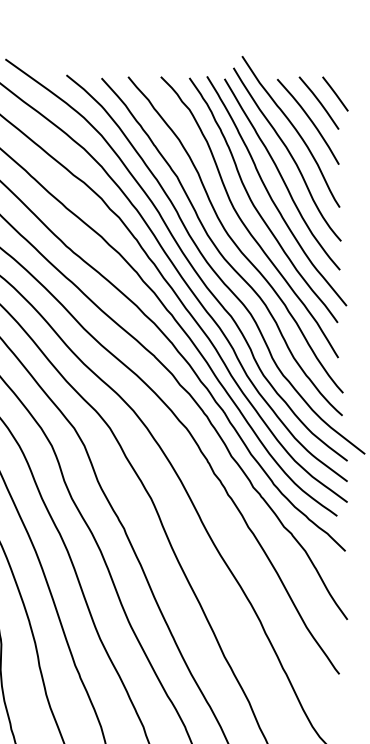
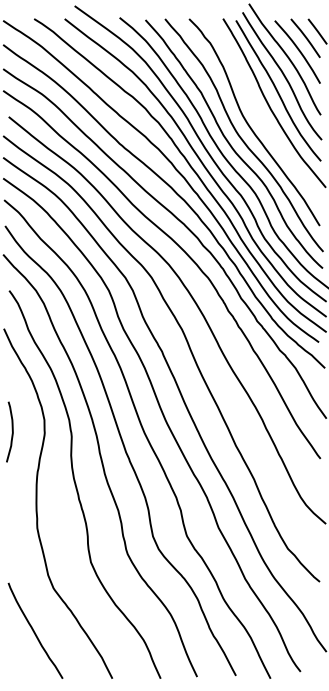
curve: (256, 206) -> (259, 114), removed

